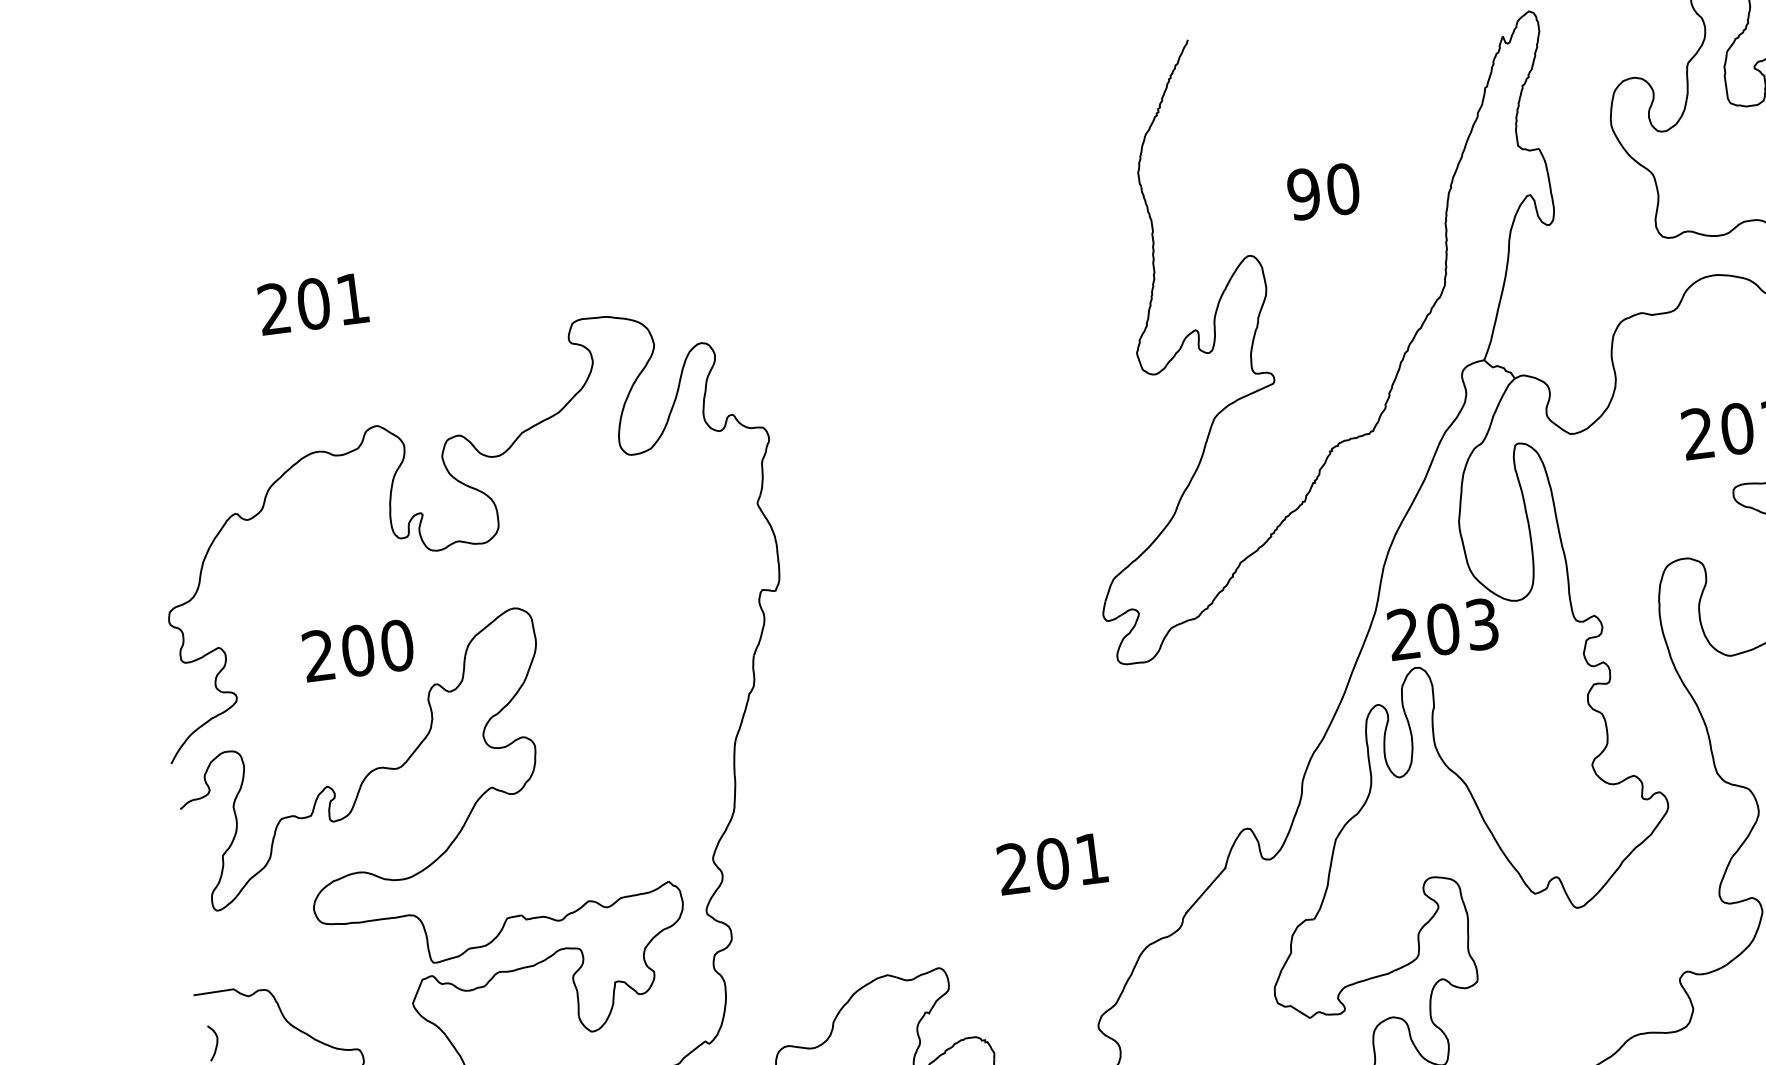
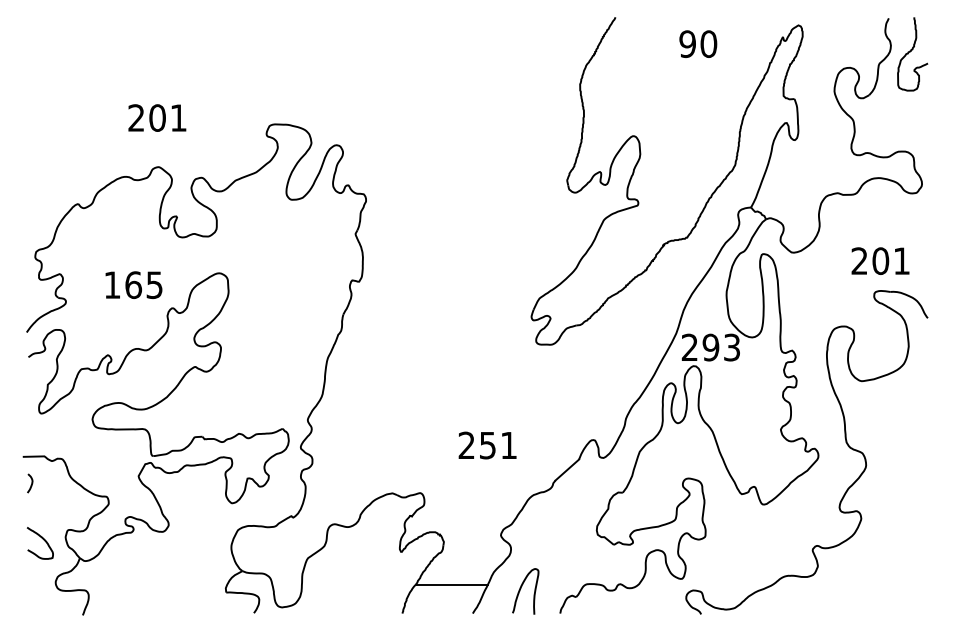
text: (1323, 190) -> (698, 43), moved
text: (313, 302) -> (157, 117), moved
text: (1442, 629) -> (710, 347), 203 -> 293
text: (358, 651) -> (133, 285), 200 -> 165
text: (1052, 863) -> (487, 445), 201 -> 251

